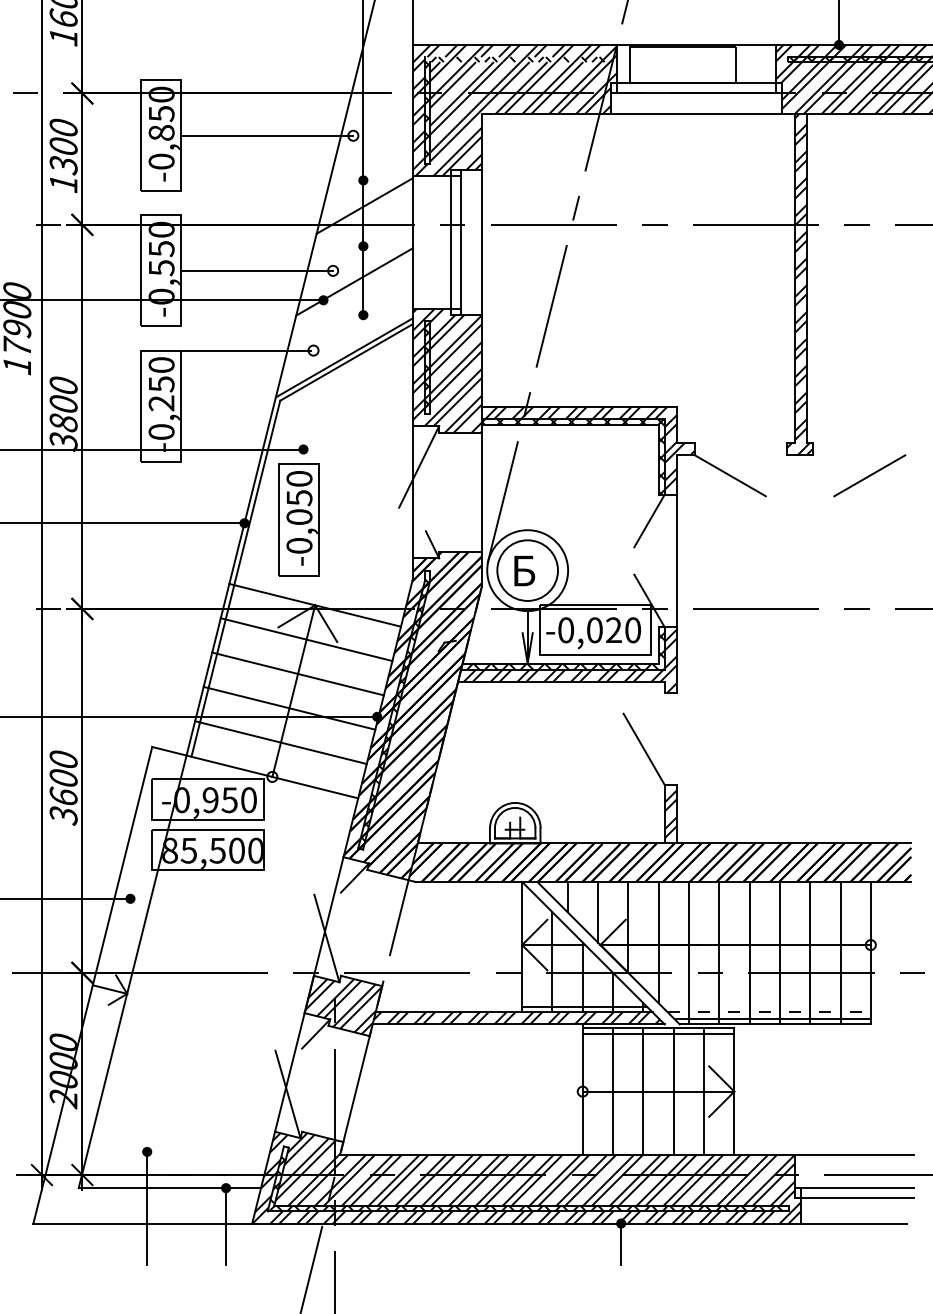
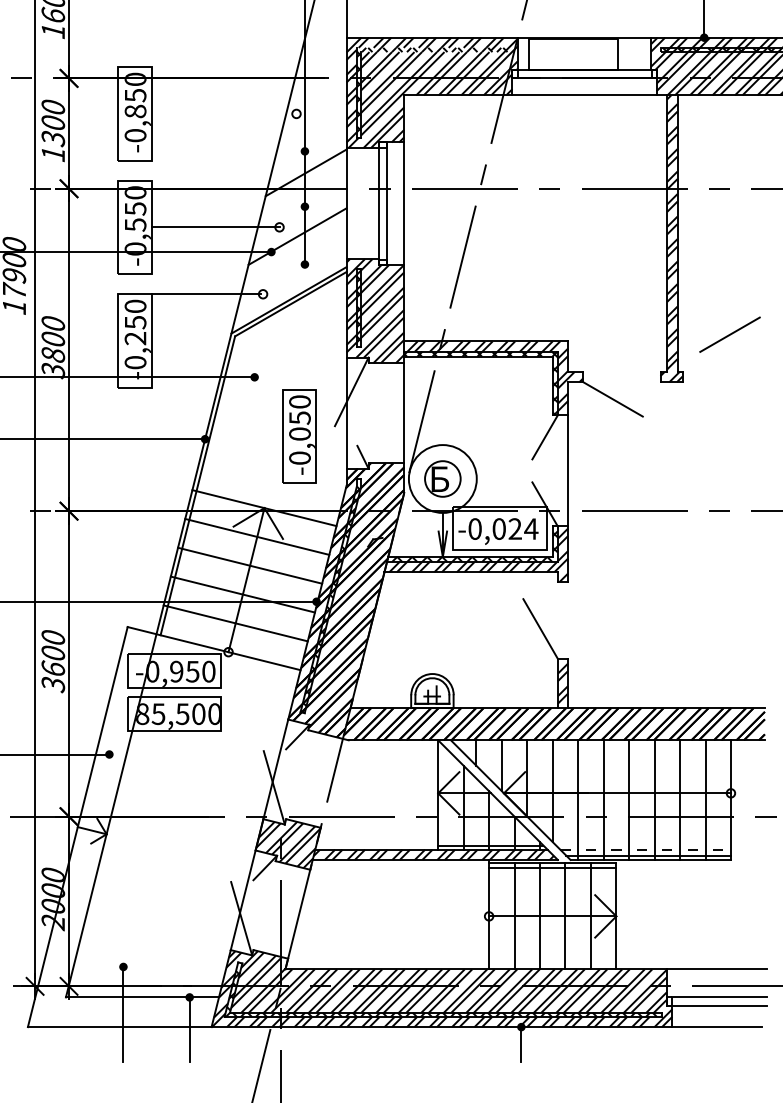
line: (267, 135) -> (224, 113), removed
line: (869, 475) -> (729, 334), moved
part: (298, 519) -> (299, 436), moved
circle: (527, 570) -> (442, 478), size x0.7
text: (632, 630) -> (530, 529), -0,020 -> -0,024

